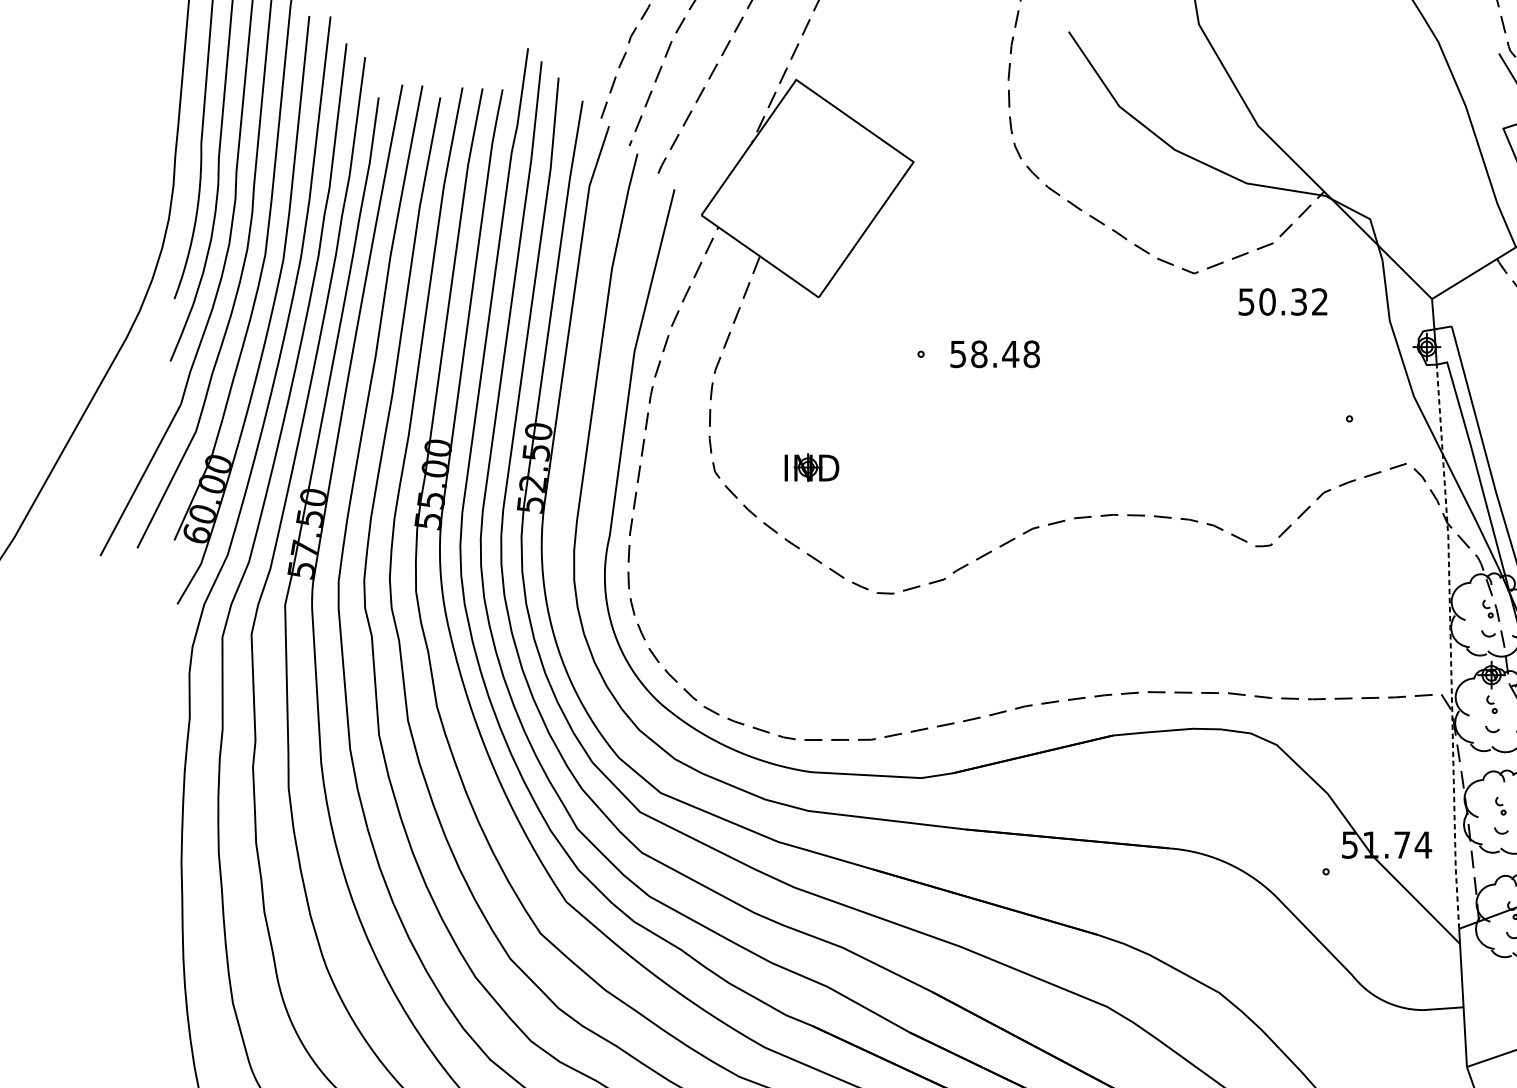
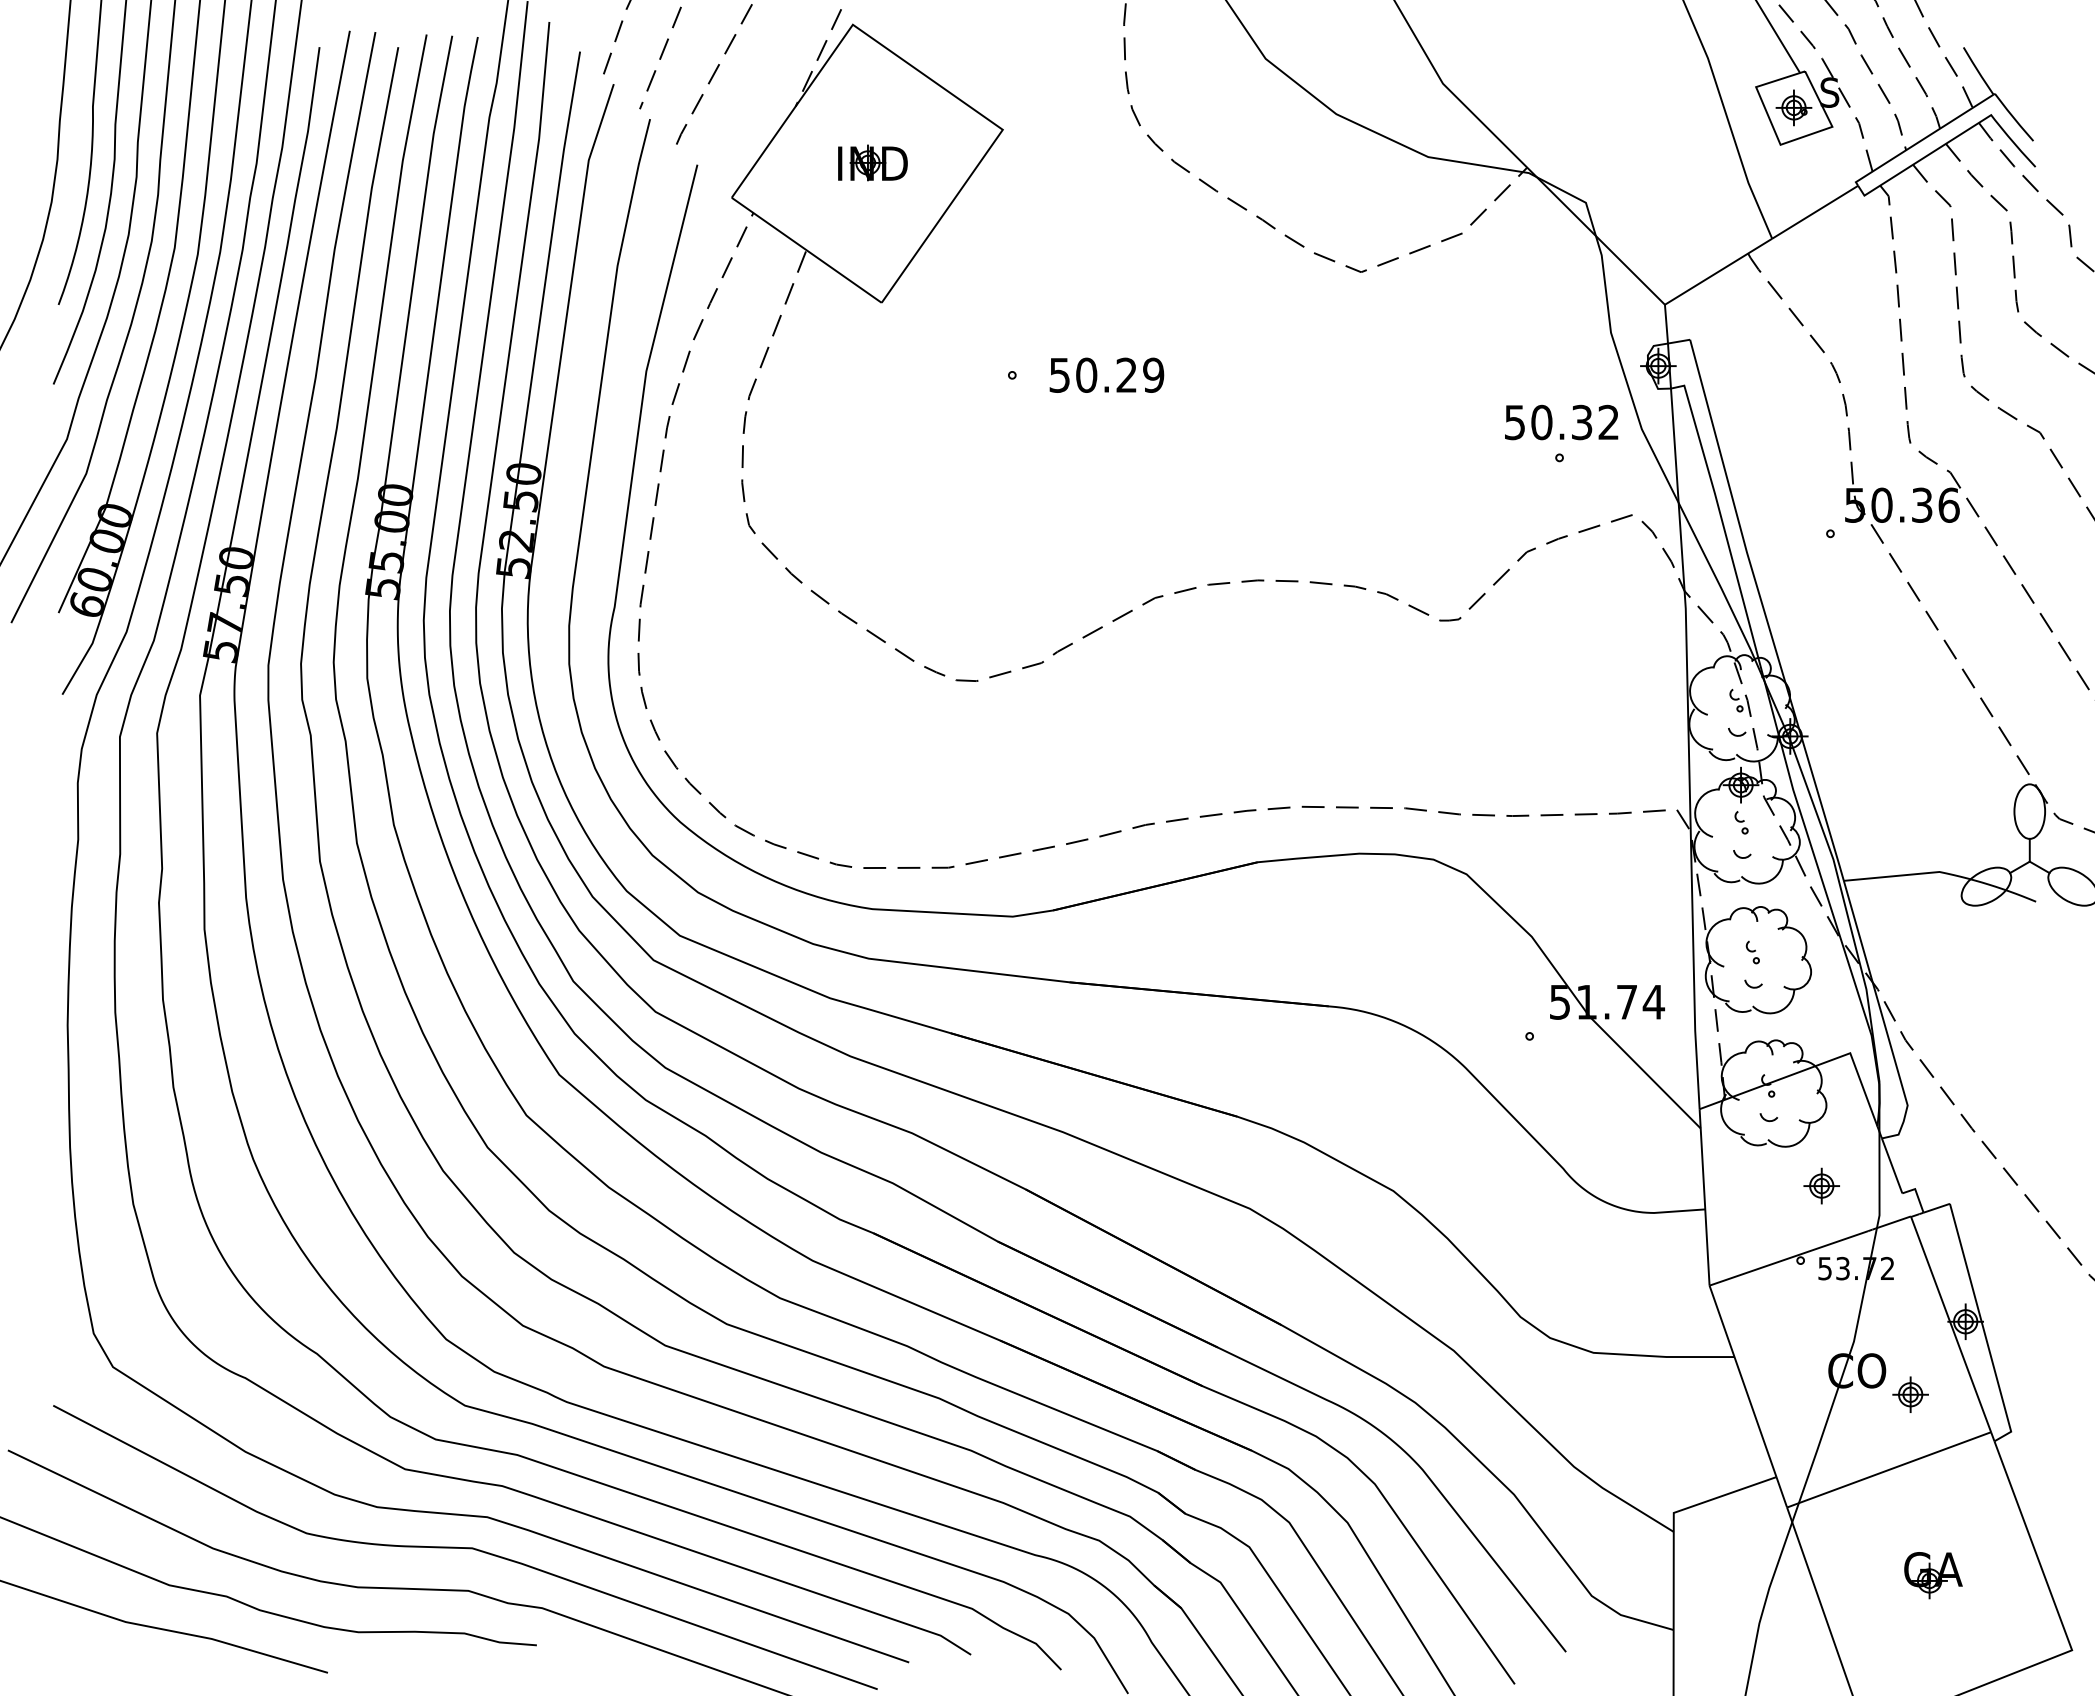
text: (1282, 301) -> (1561, 422), moved
text: (1005, 353) -> (1120, 374), 58.48 -> 50.29
part: (811, 467) -> (872, 162), moved
line: (1450, 646) -> (1688, 748), dashed -> solid

